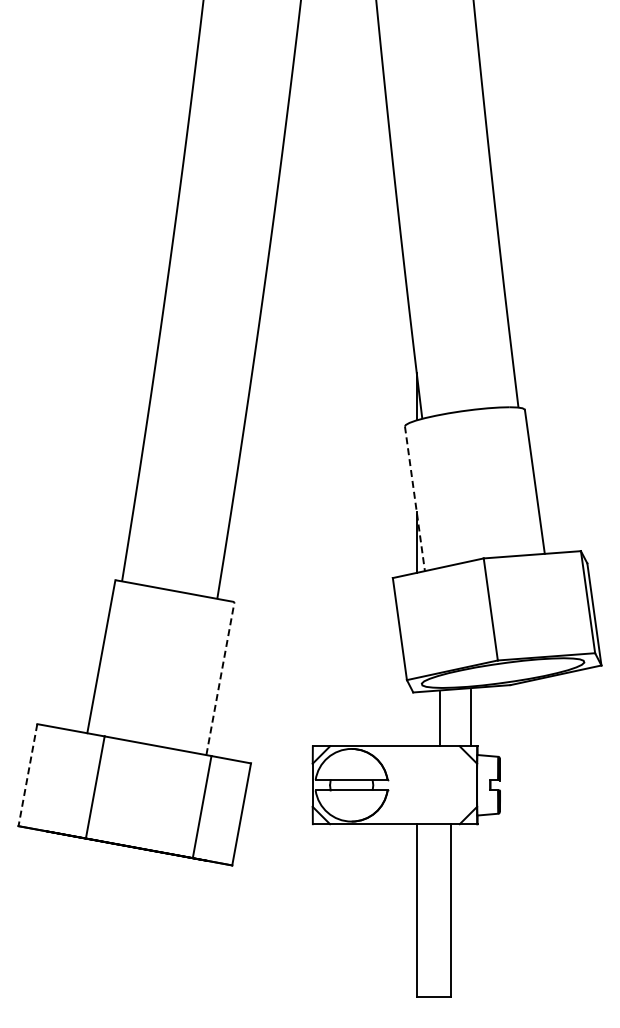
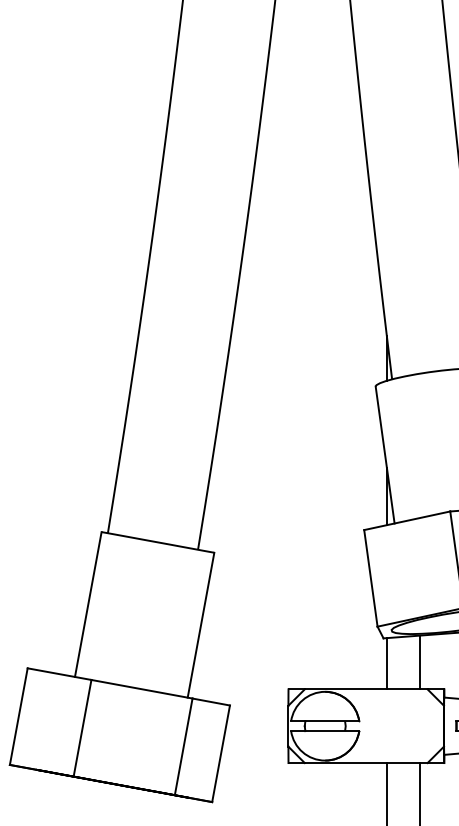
line: (415, 499) -> (385, 455), dashed -> solid
line: (220, 678) -> (201, 625), dashed -> solid
line: (471, 717) -> (419, 662), moved
line: (439, 719) -> (386, 663), moved
line: (27, 775) -> (18, 716), dashed -> solid

